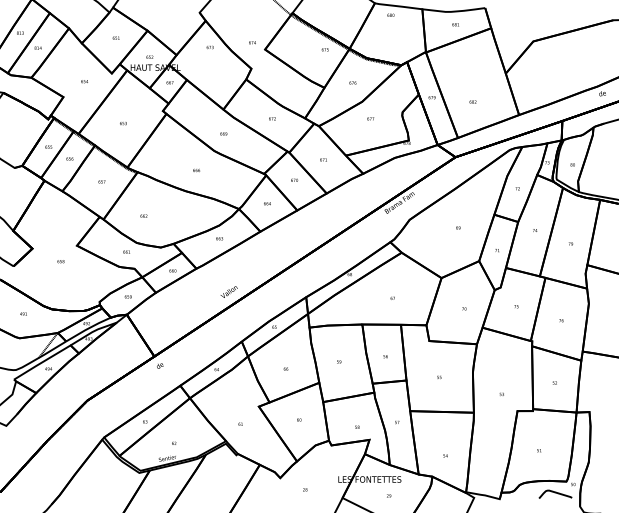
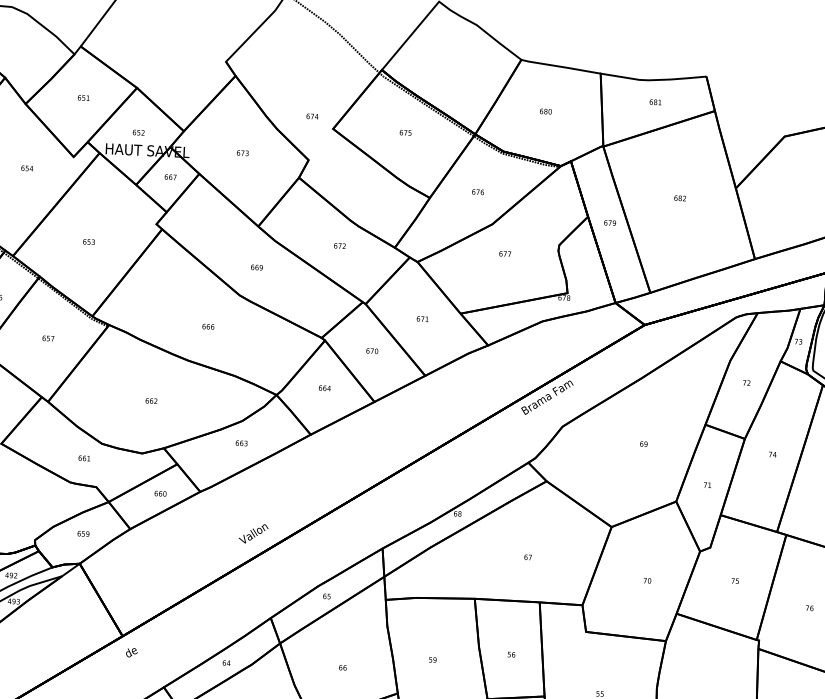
text: (390, 14) -> (545, 110), moved
text: (209, 47) -> (241, 153), moved
text: (324, 49) -> (404, 132), moved
text: (472, 101) -> (679, 197), moved
text: (143, 215) -> (150, 399), moved

